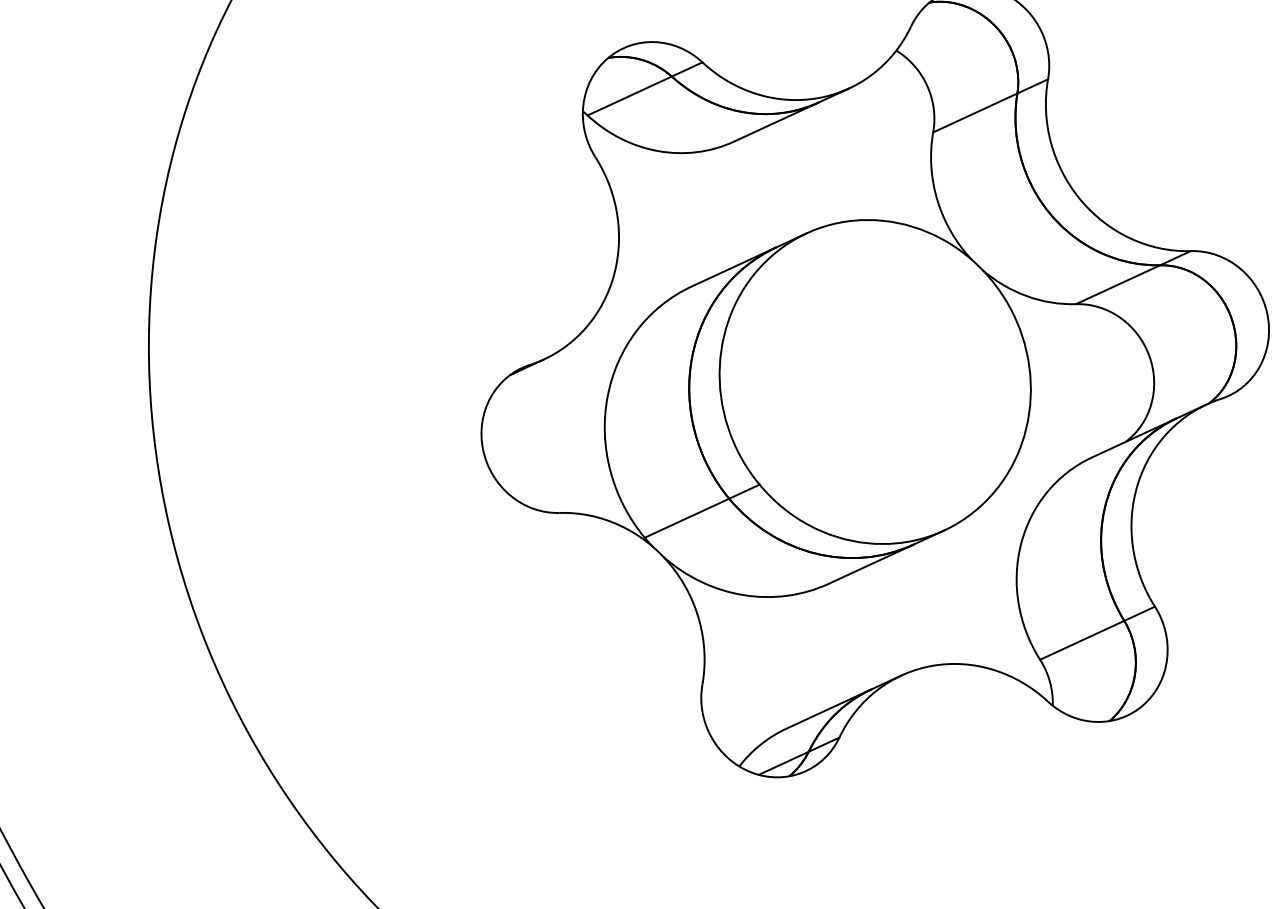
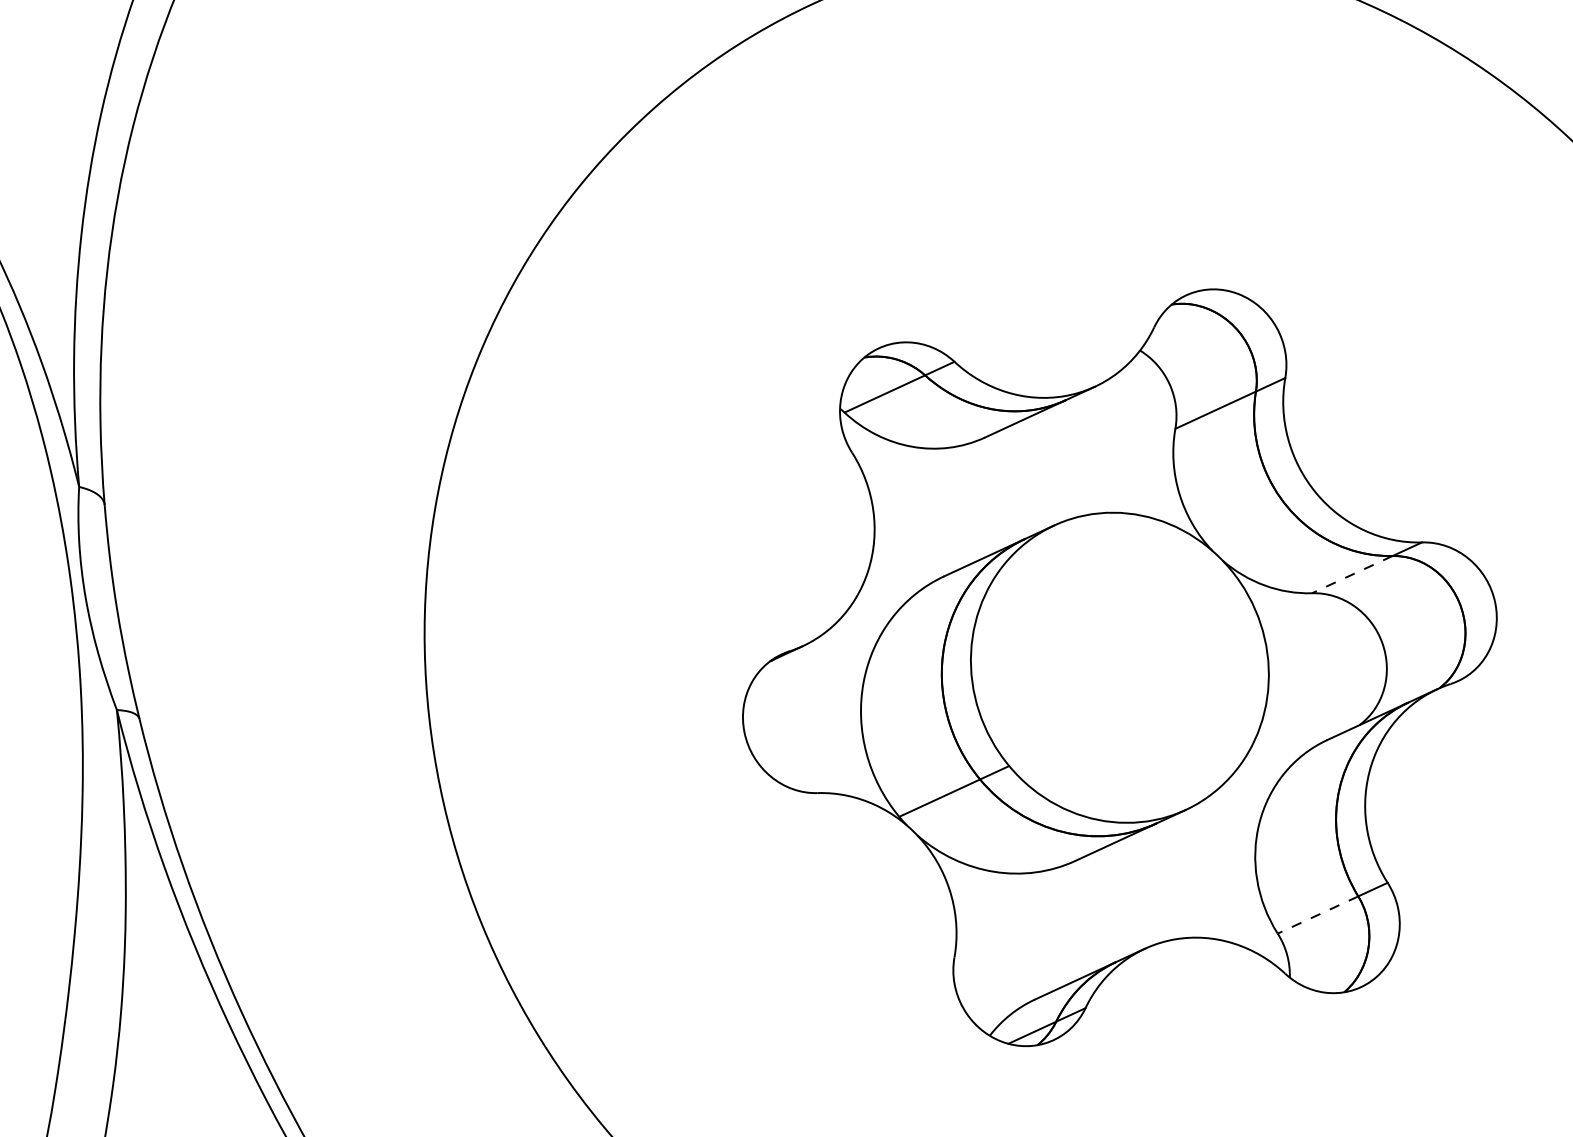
line: (1117, 284) -> (1351, 574), solid -> dashed
line: (1081, 640) -> (1317, 915), solid -> dashed

